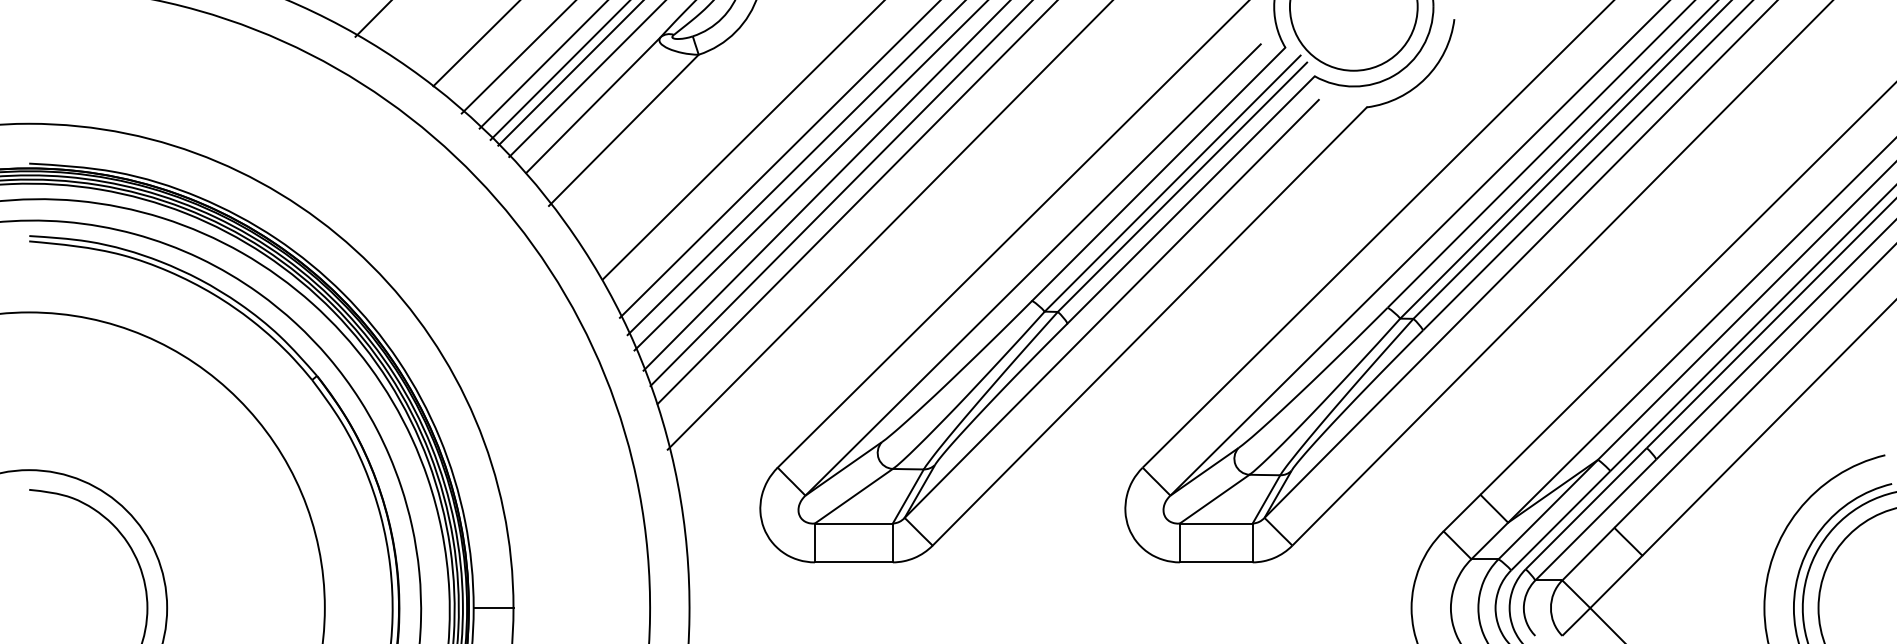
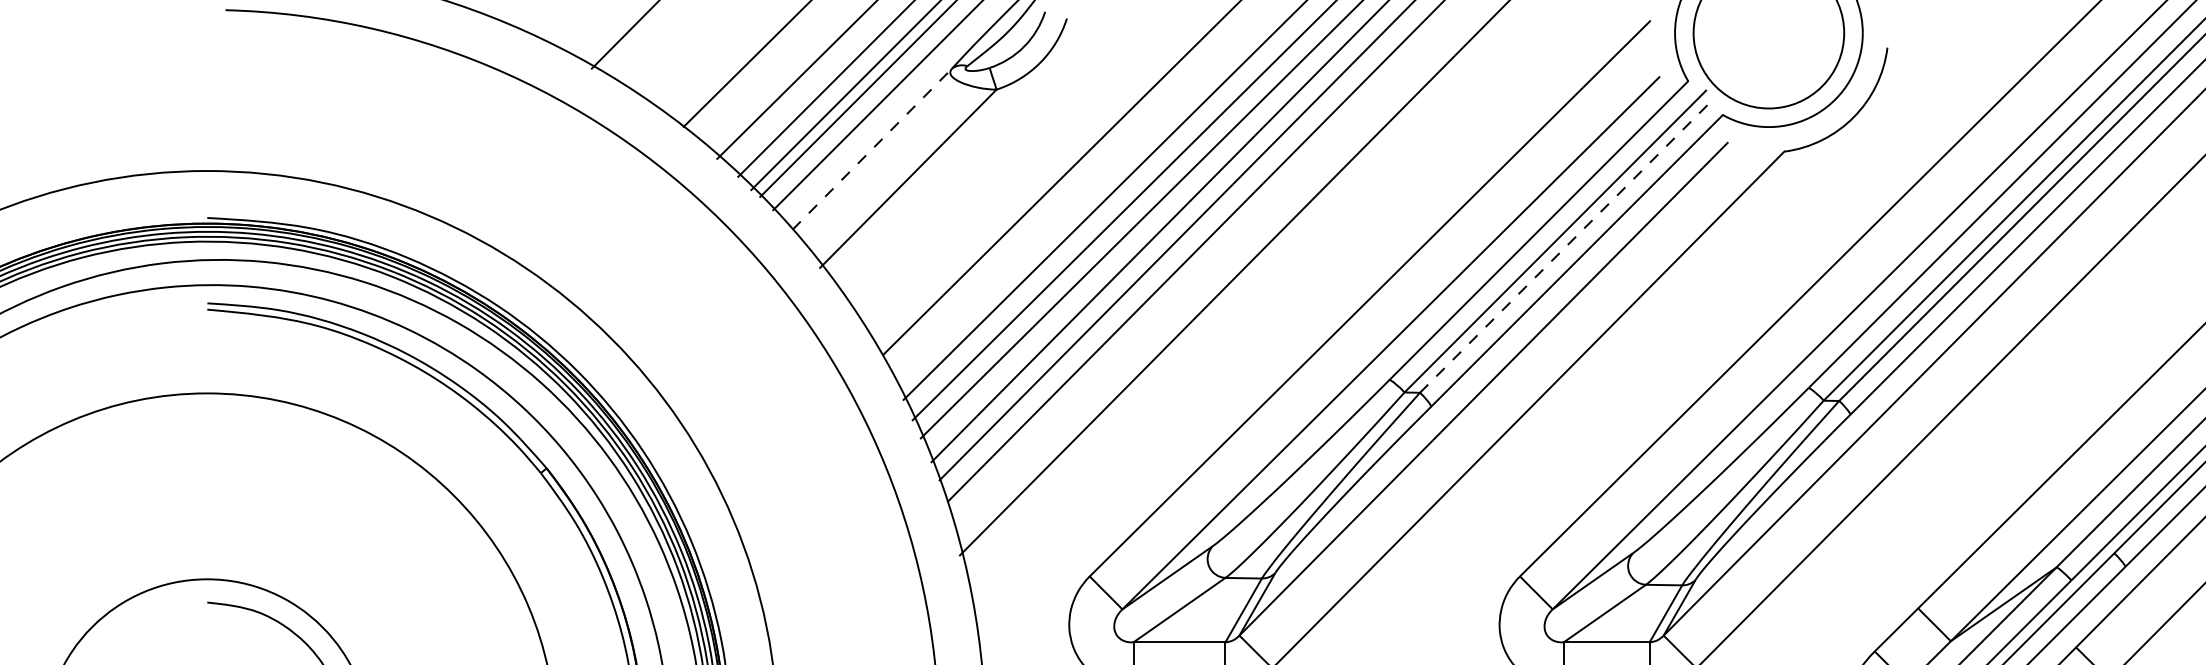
line: (592, 105) -> (871, 149), solid -> dashed
line: (1182, 186) -> (1566, 244), solid -> dashed

